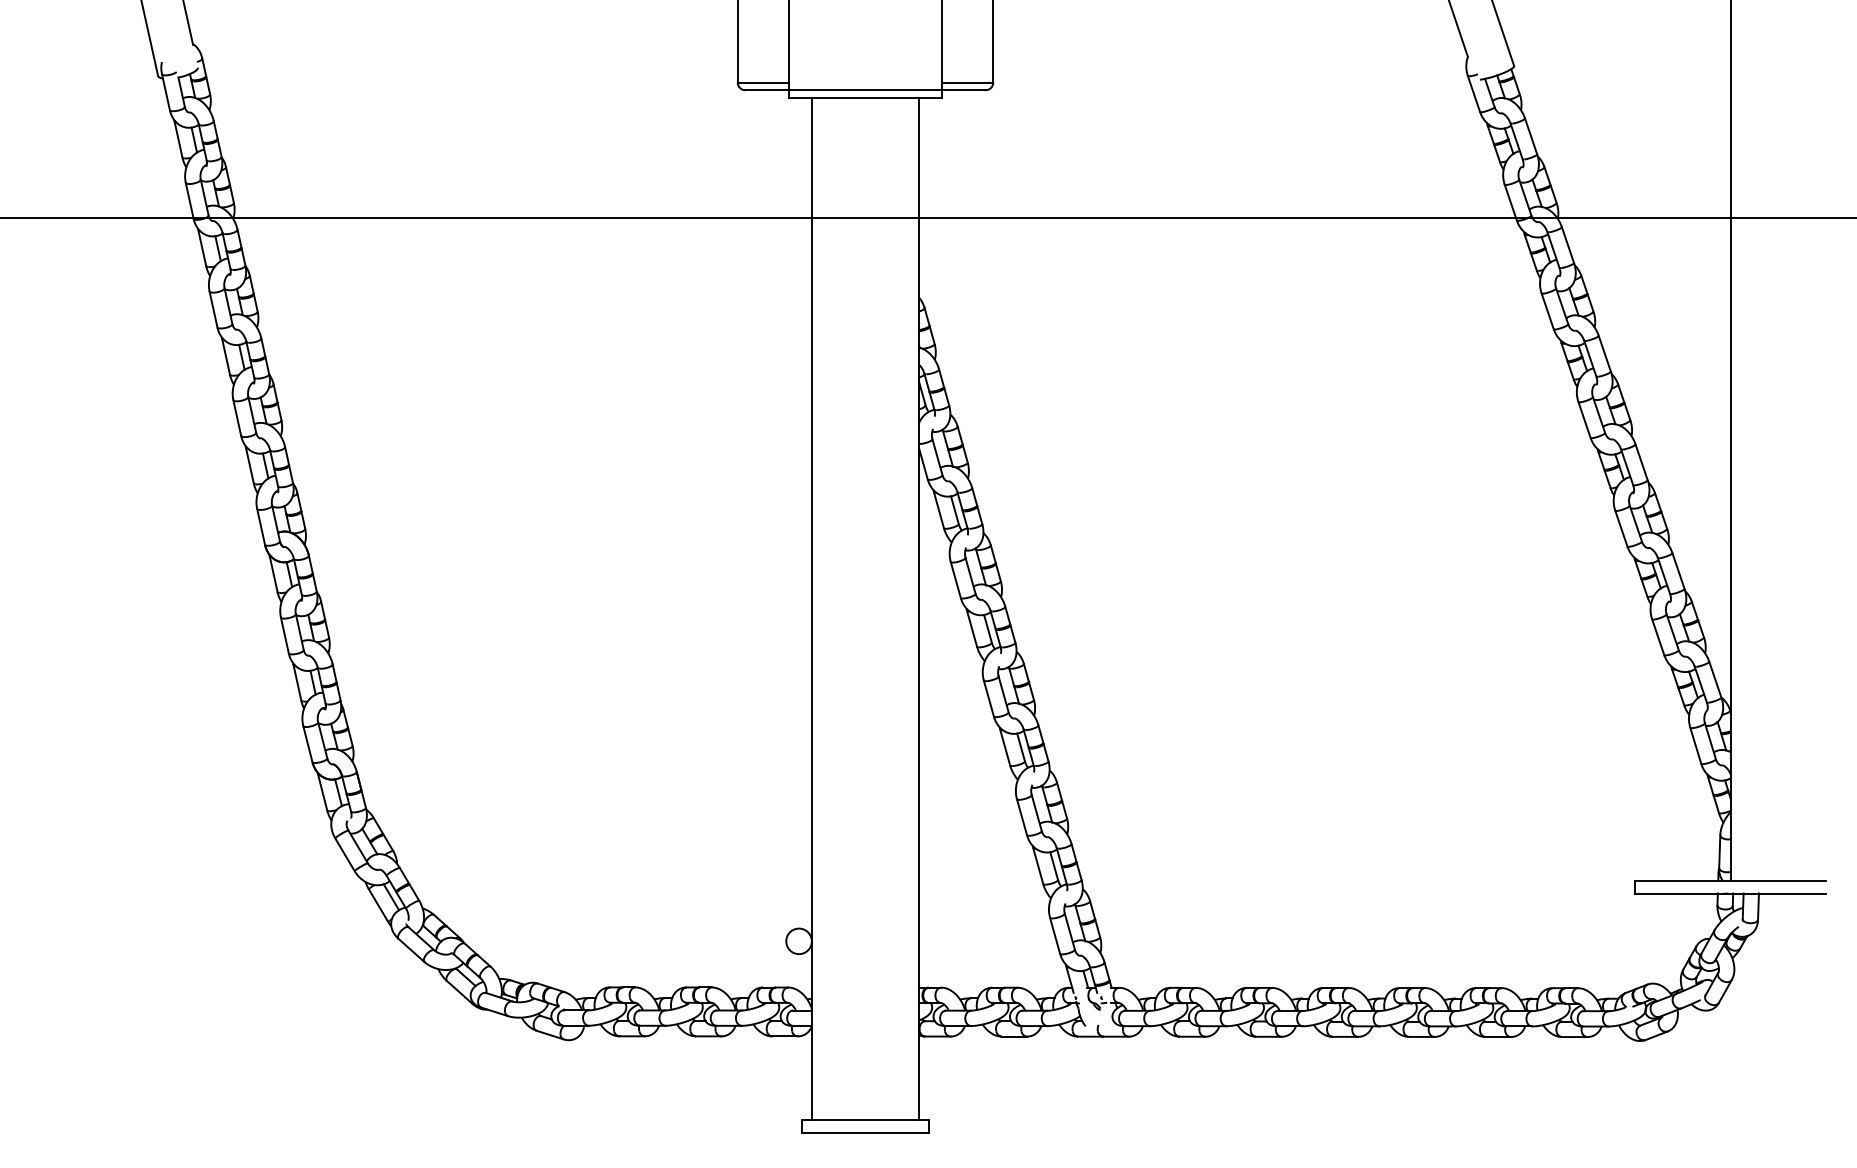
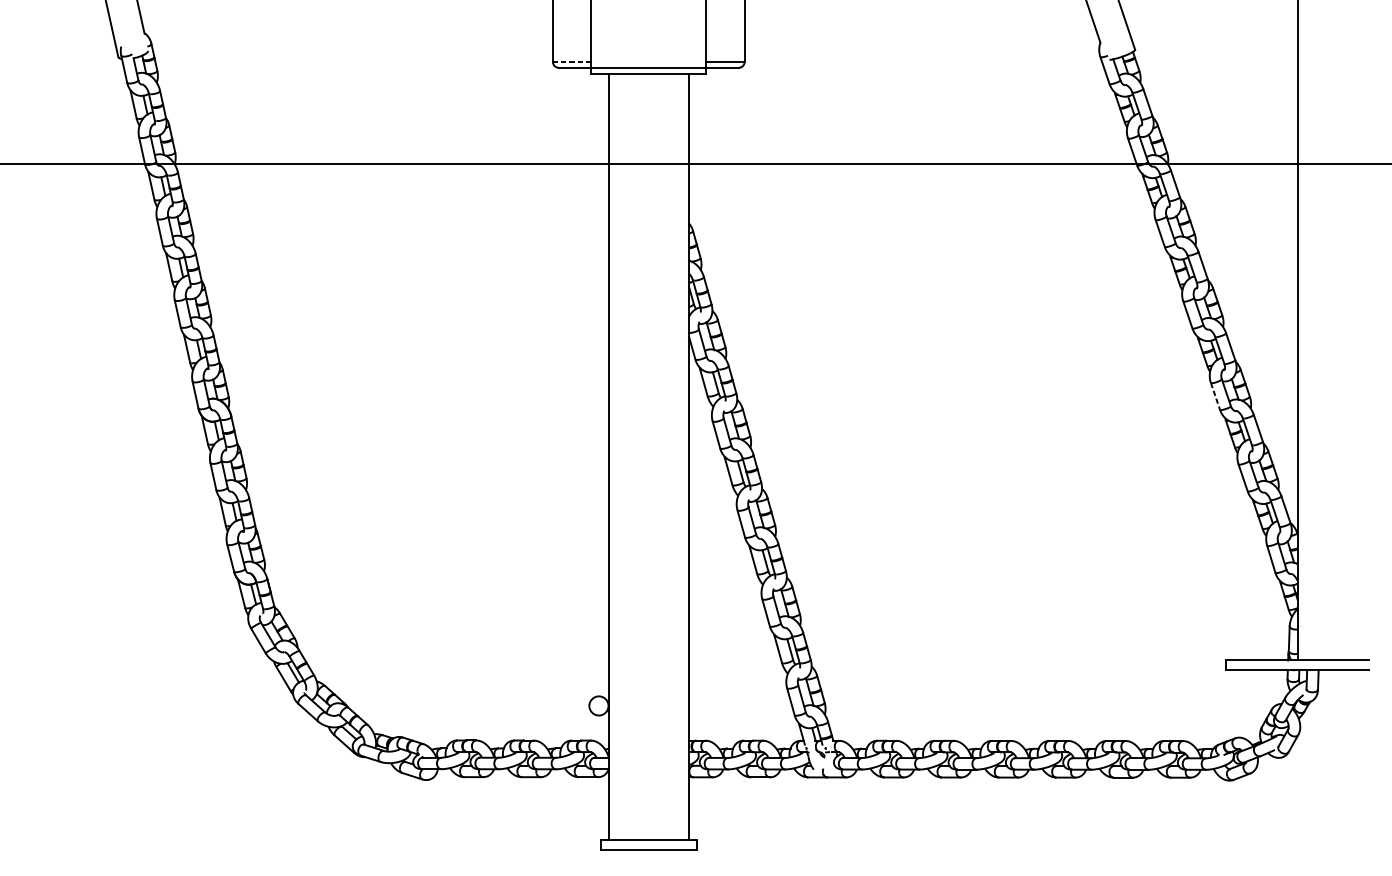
line: (763, 82) -> (572, 61), solid -> dashed
line: (1621, 528) -> (1215, 396), solid -> dashed

